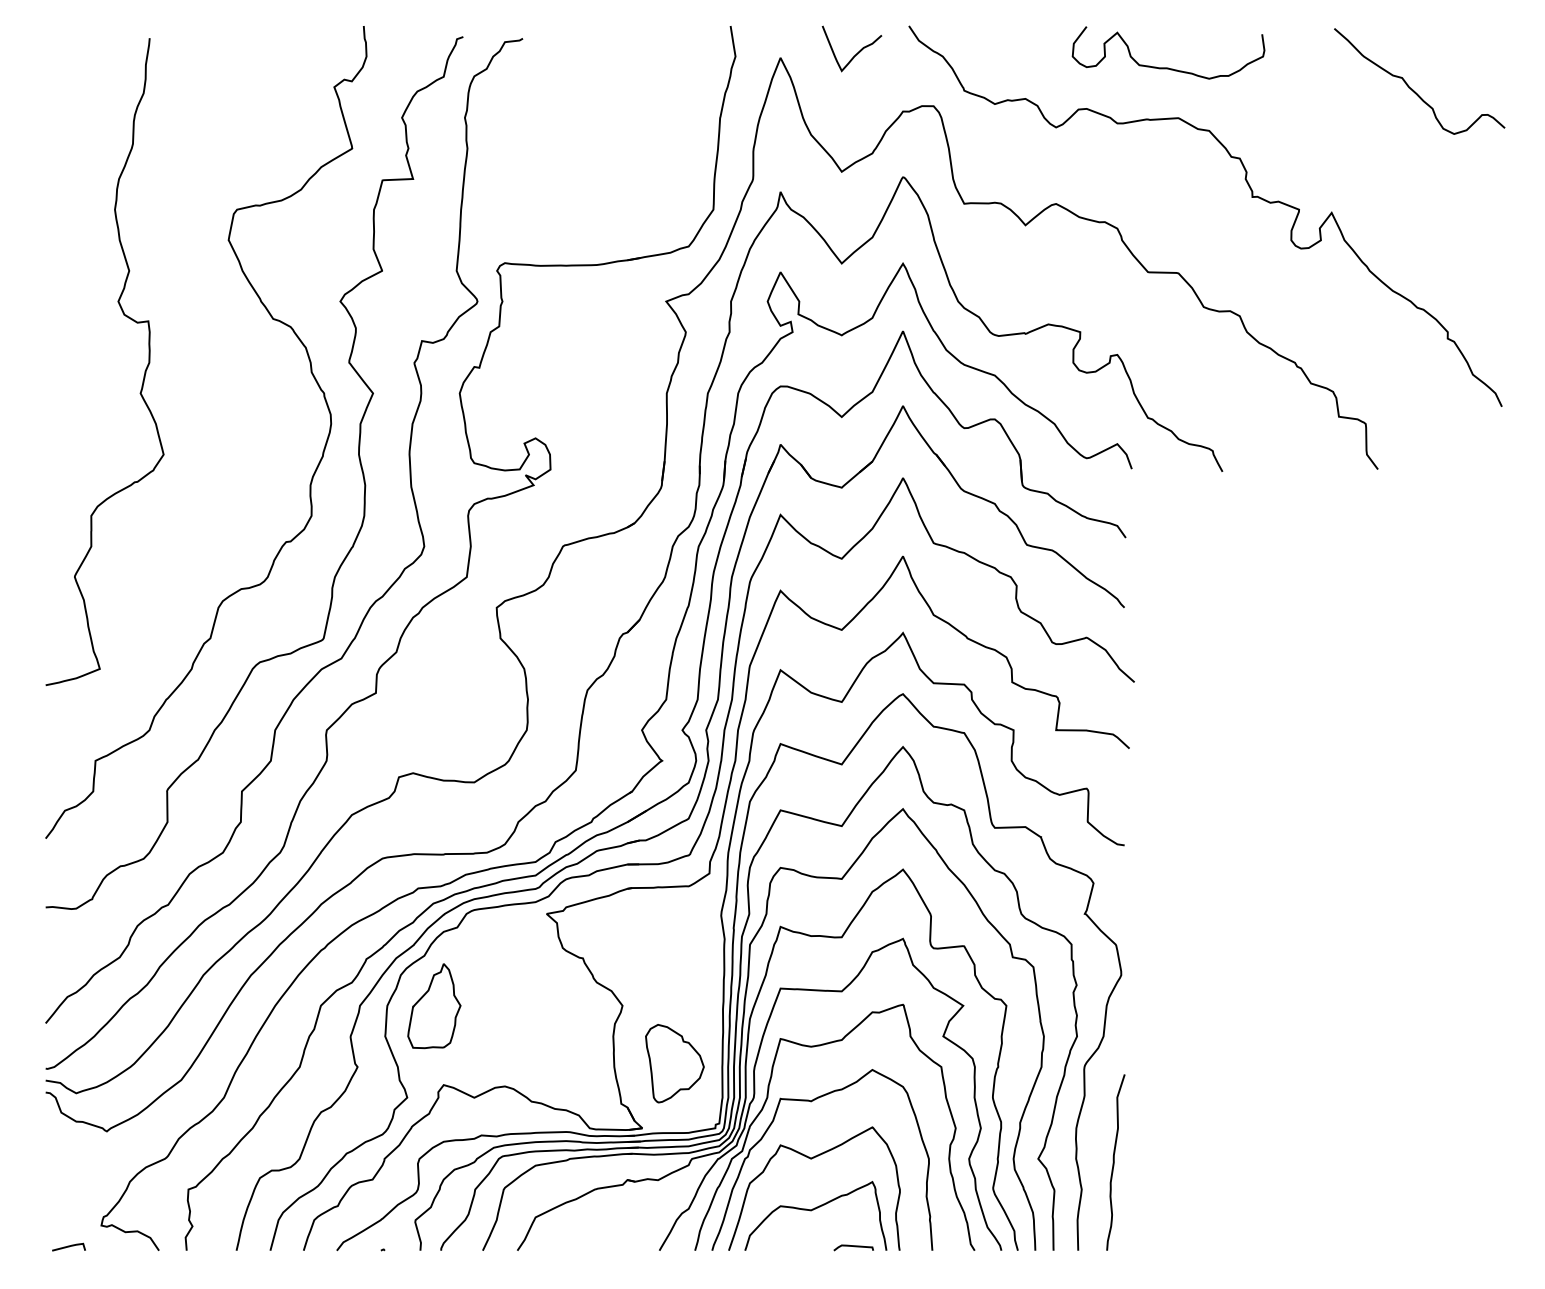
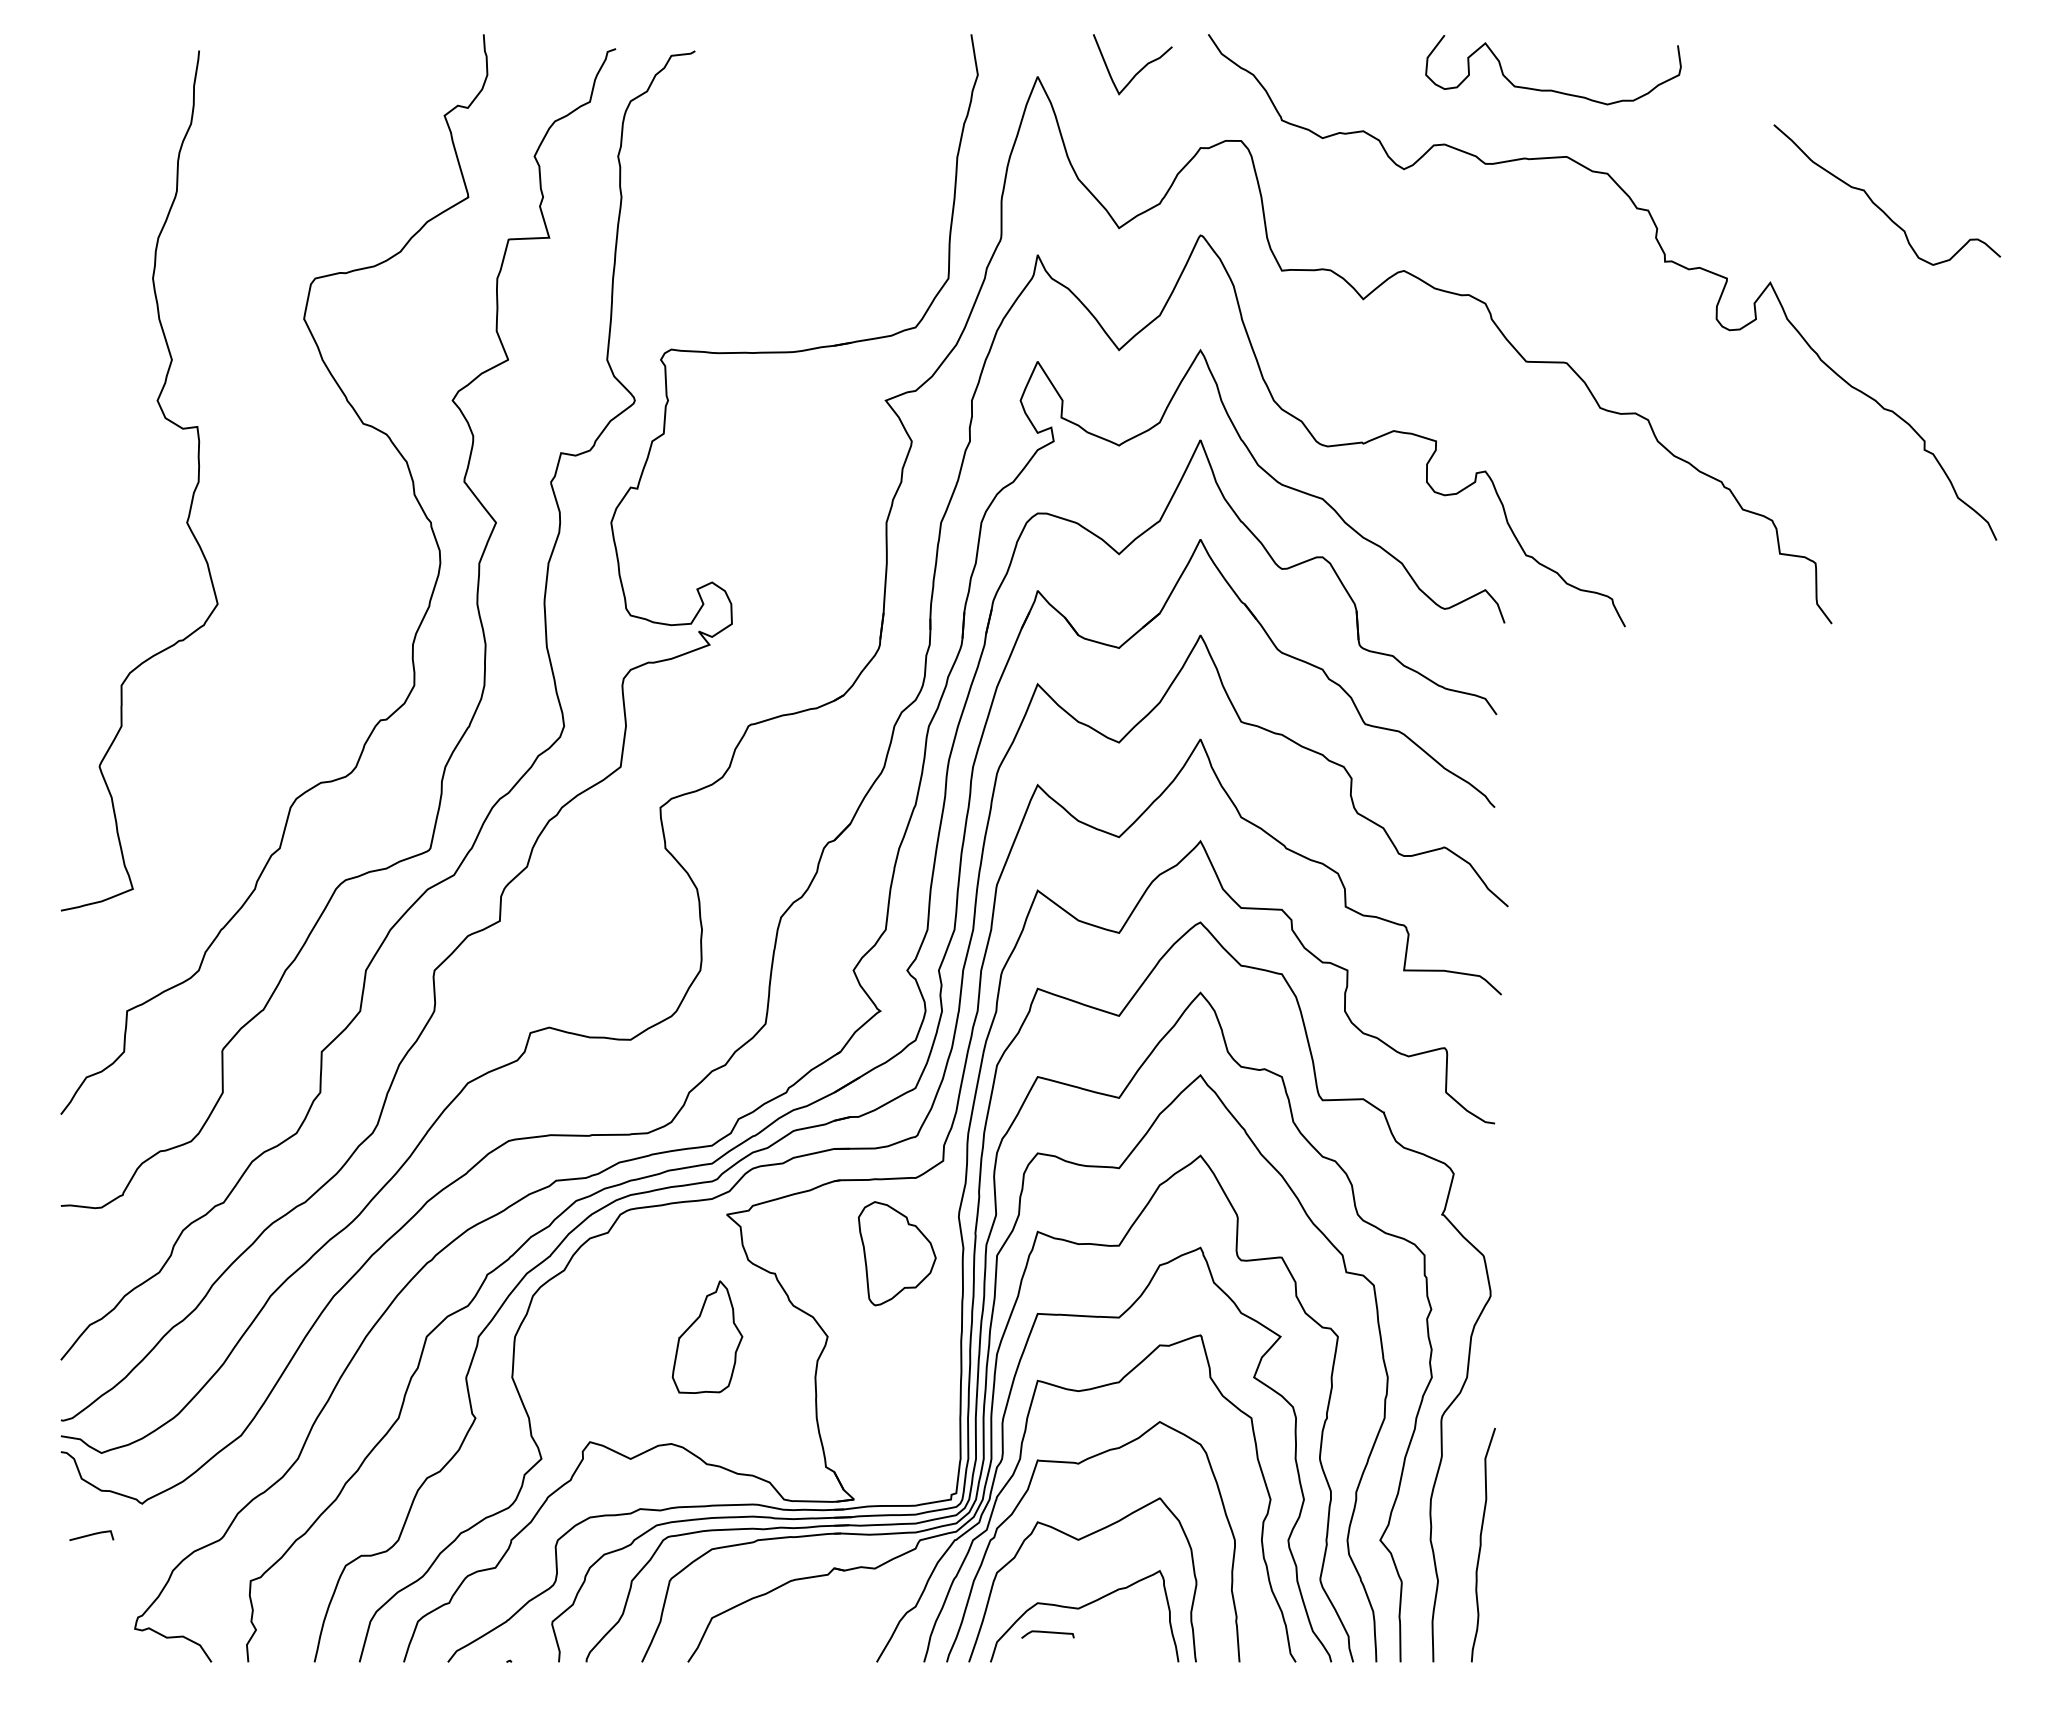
curve: (1414, 90) -> (1880, 207), moved
part: (434, 1005) -> (707, 1336), moved
part: (674, 1063) -> (896, 1253), moved
line: (68, 1247) -> (91, 1535), moved
curve: (853, 1247) -> (1047, 1633), moved

